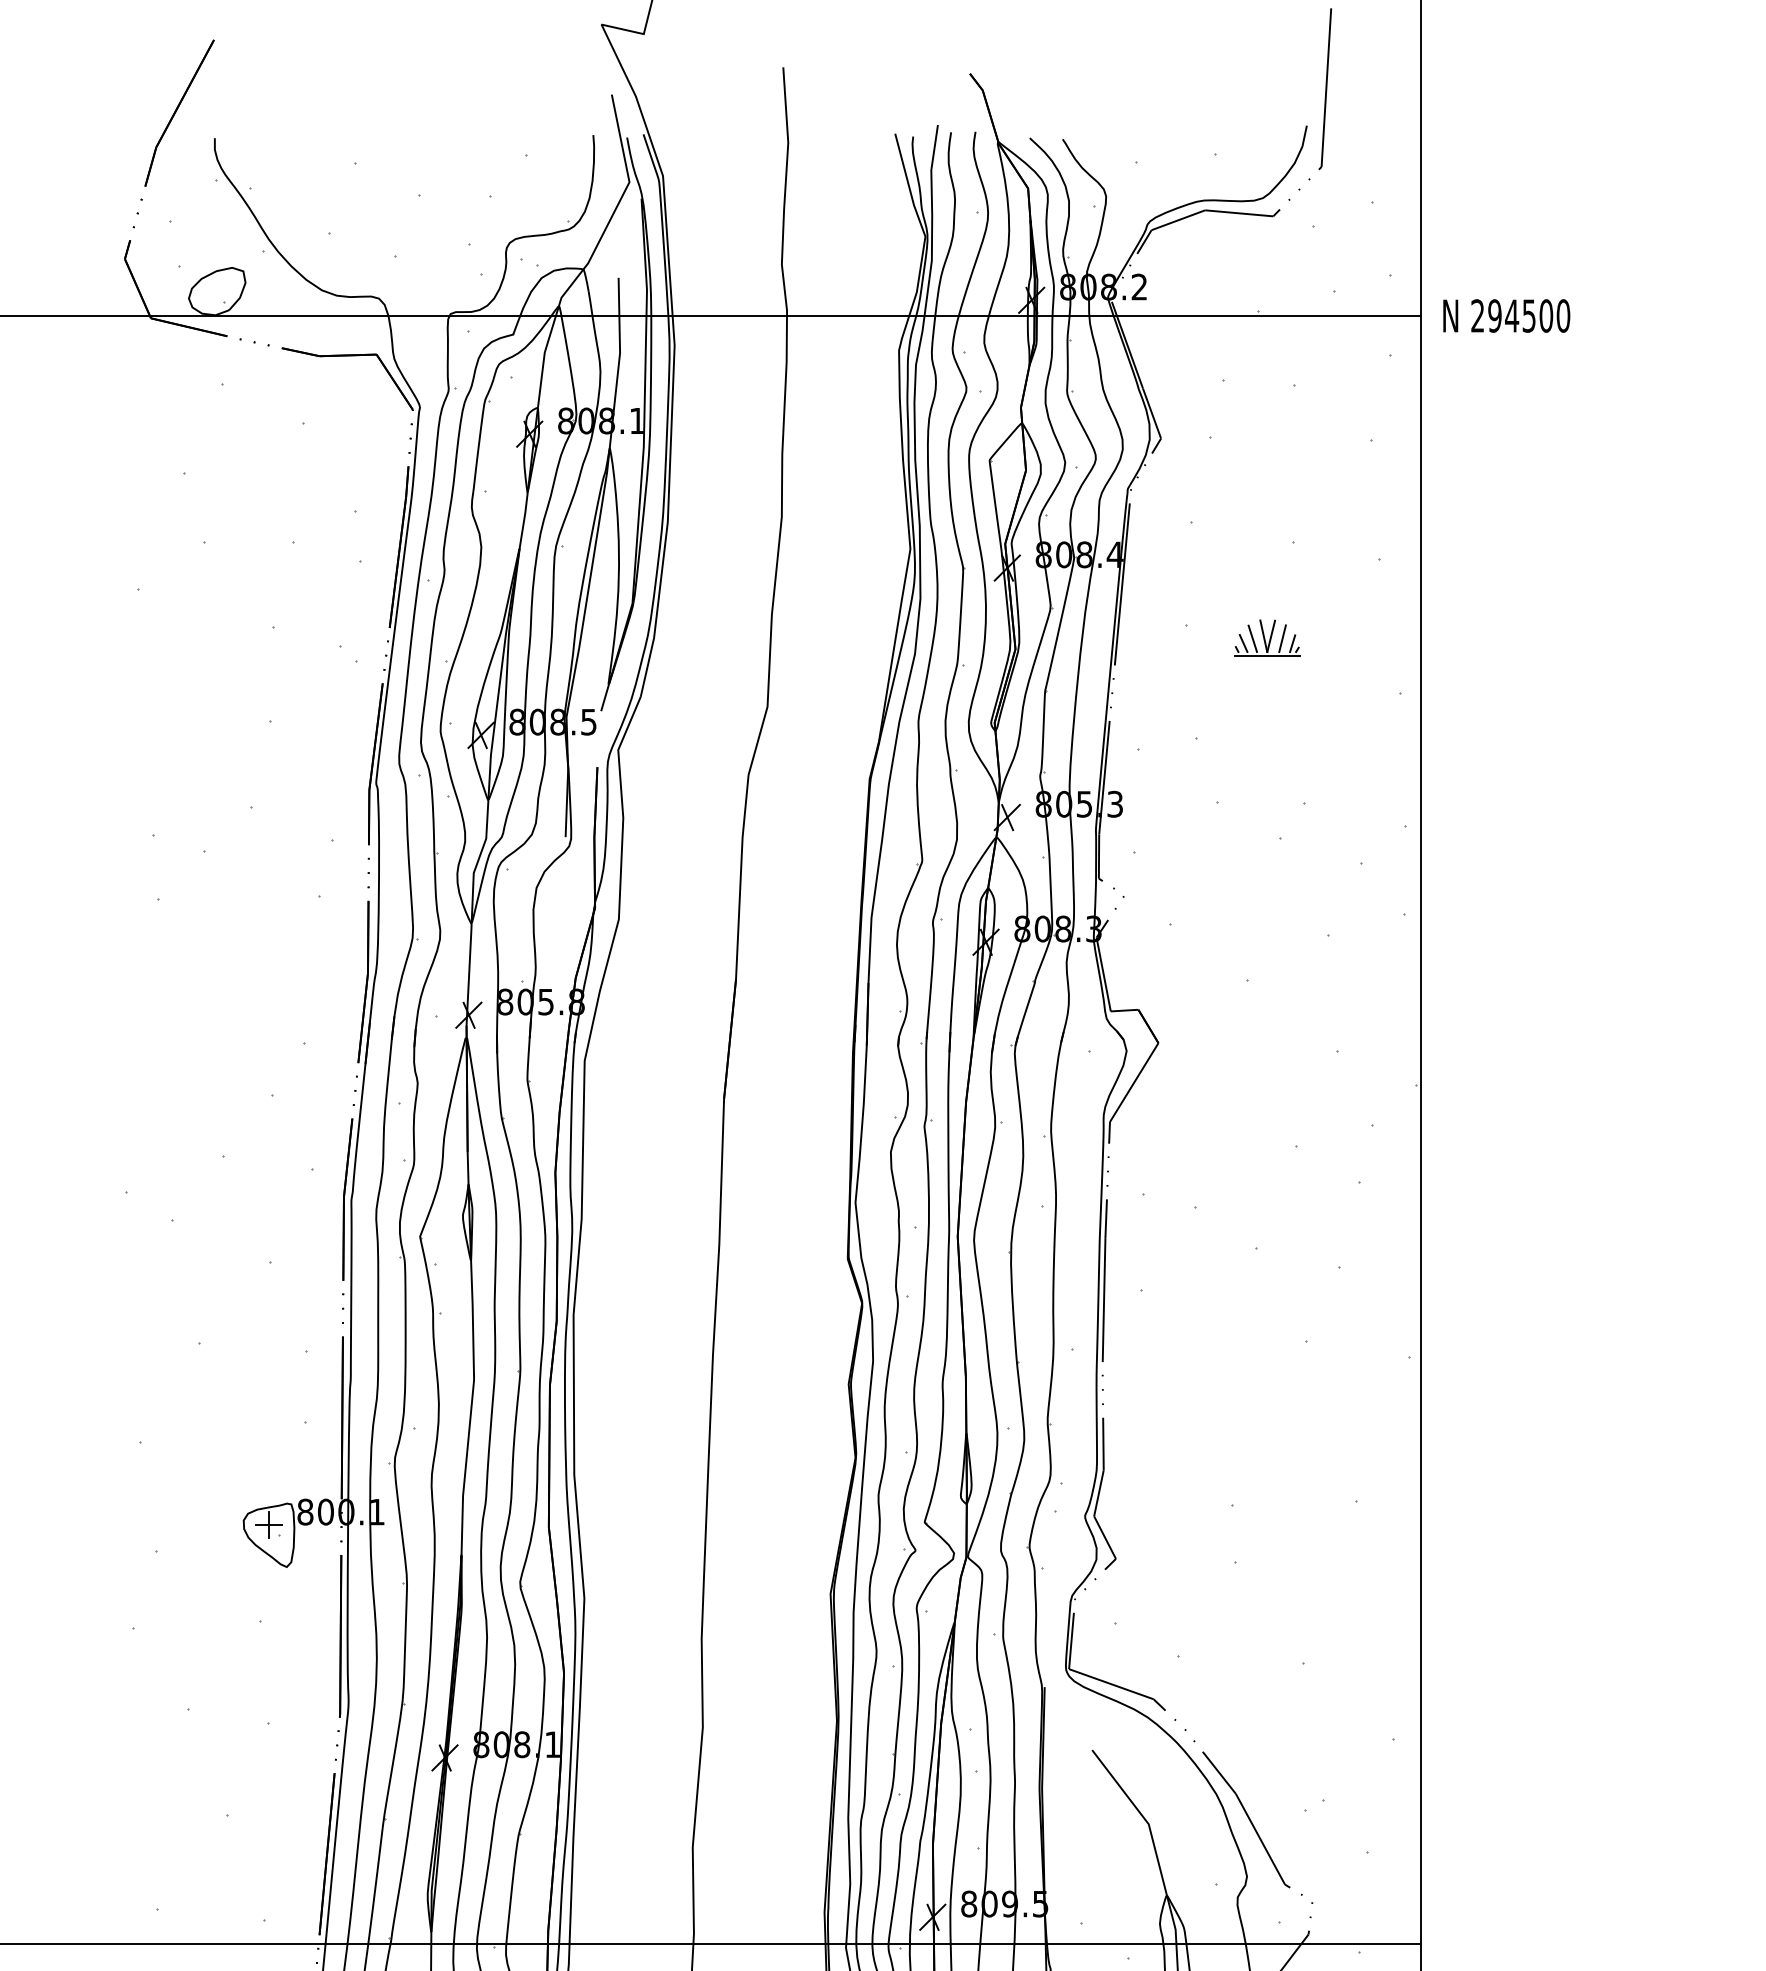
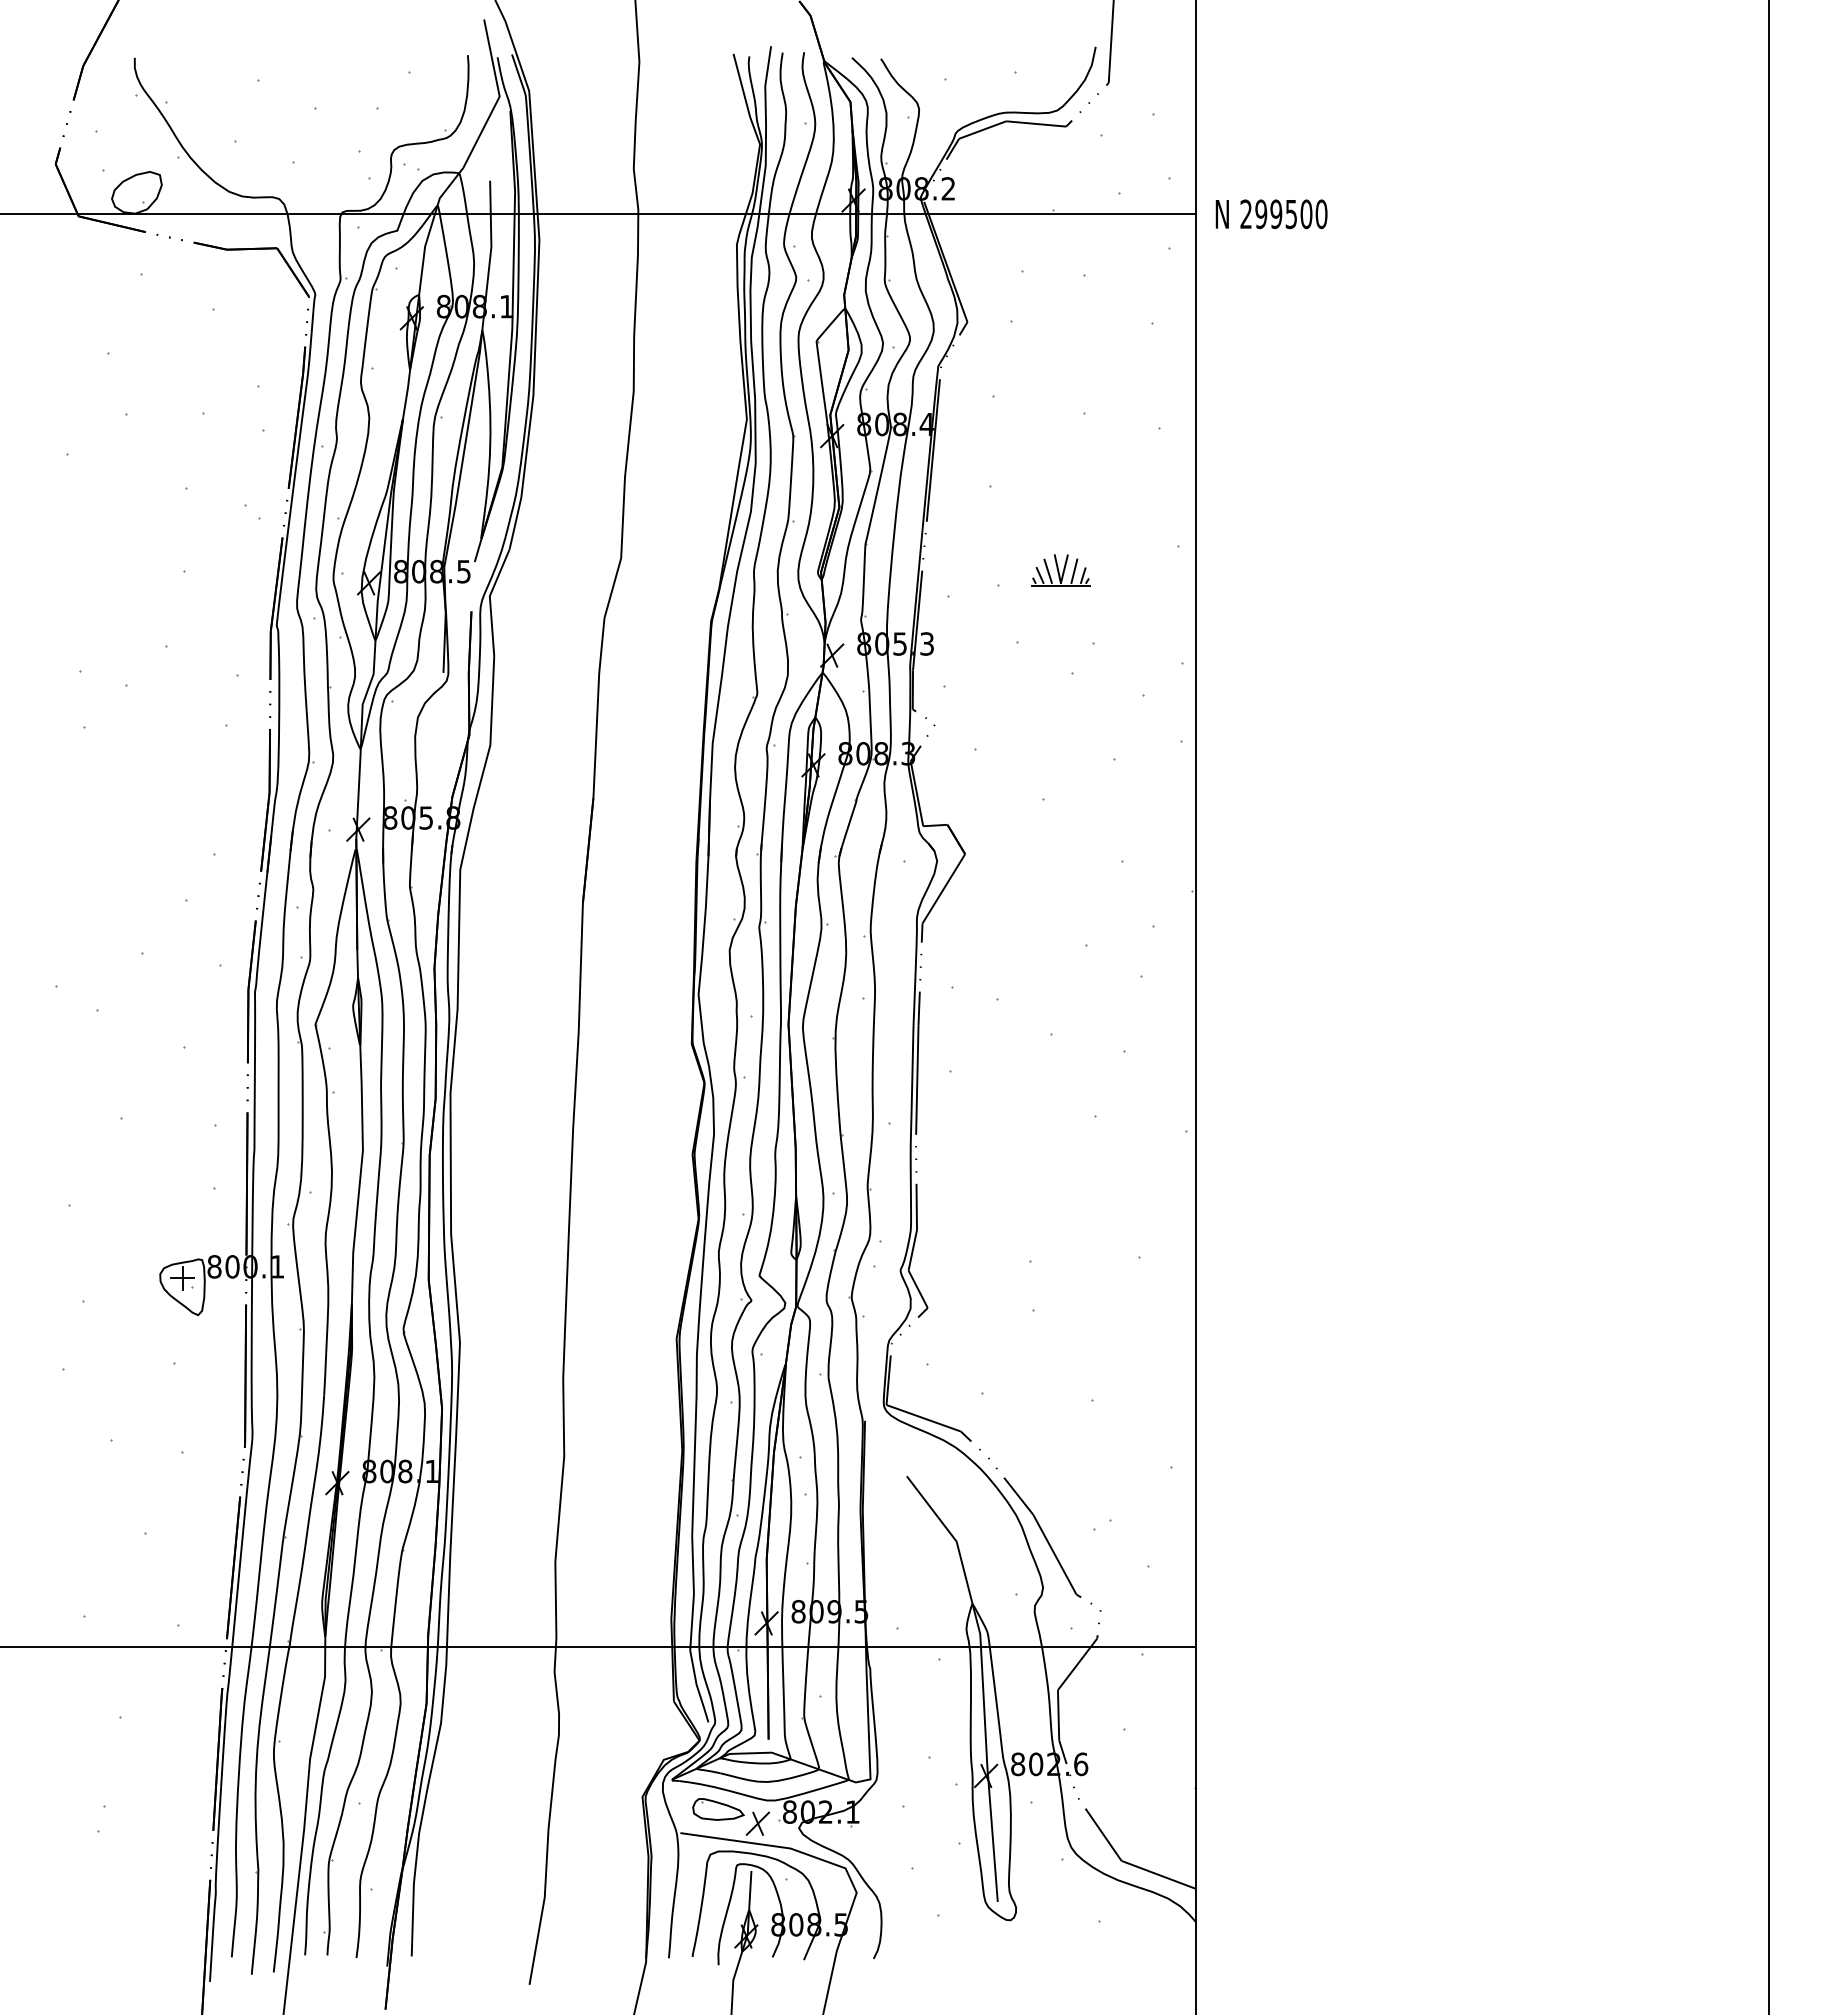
text: (1512, 316) -> (1276, 214), 294500 -> 299500
part: (1266, 637) -> (1060, 570), moved

